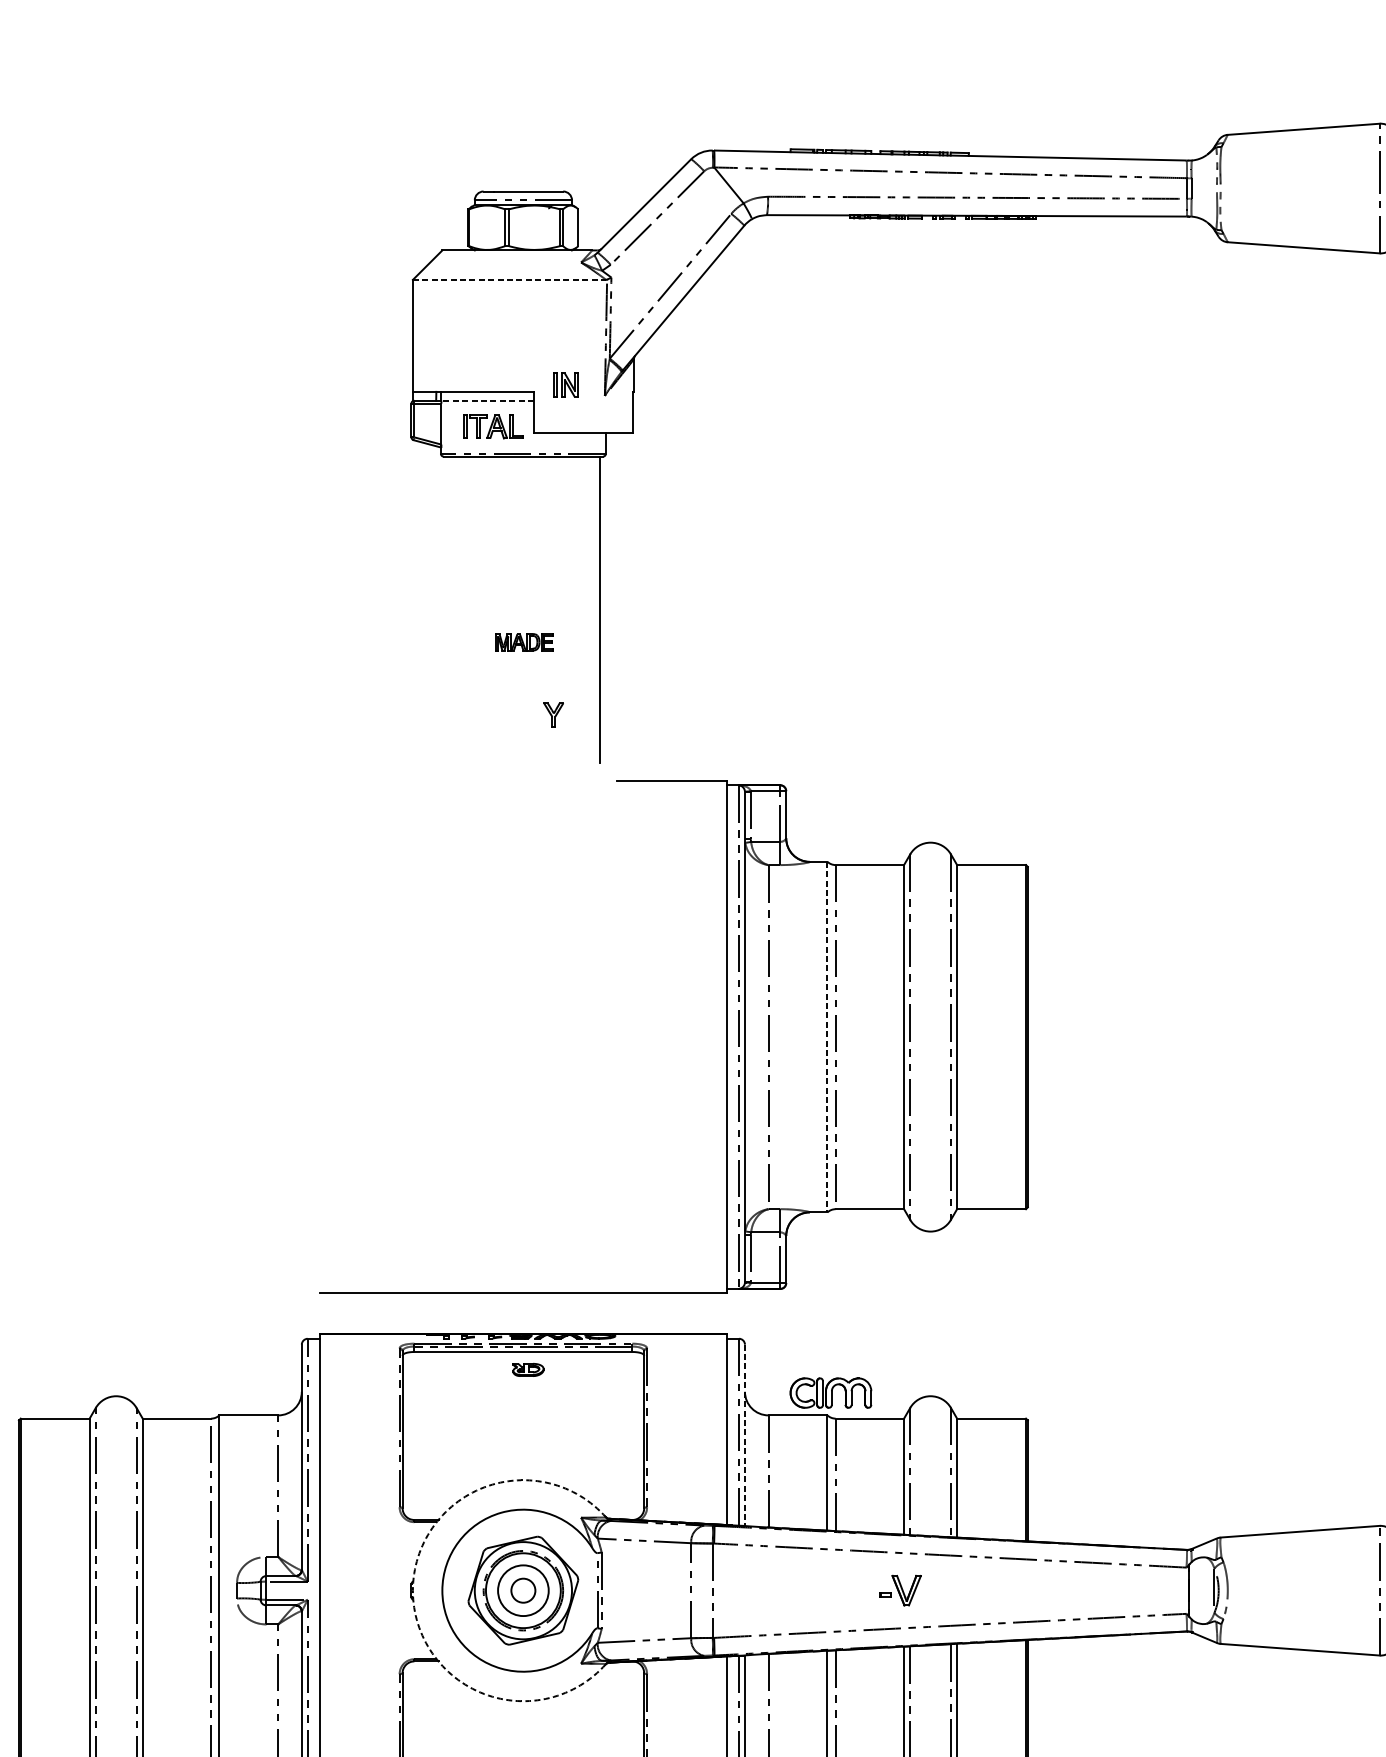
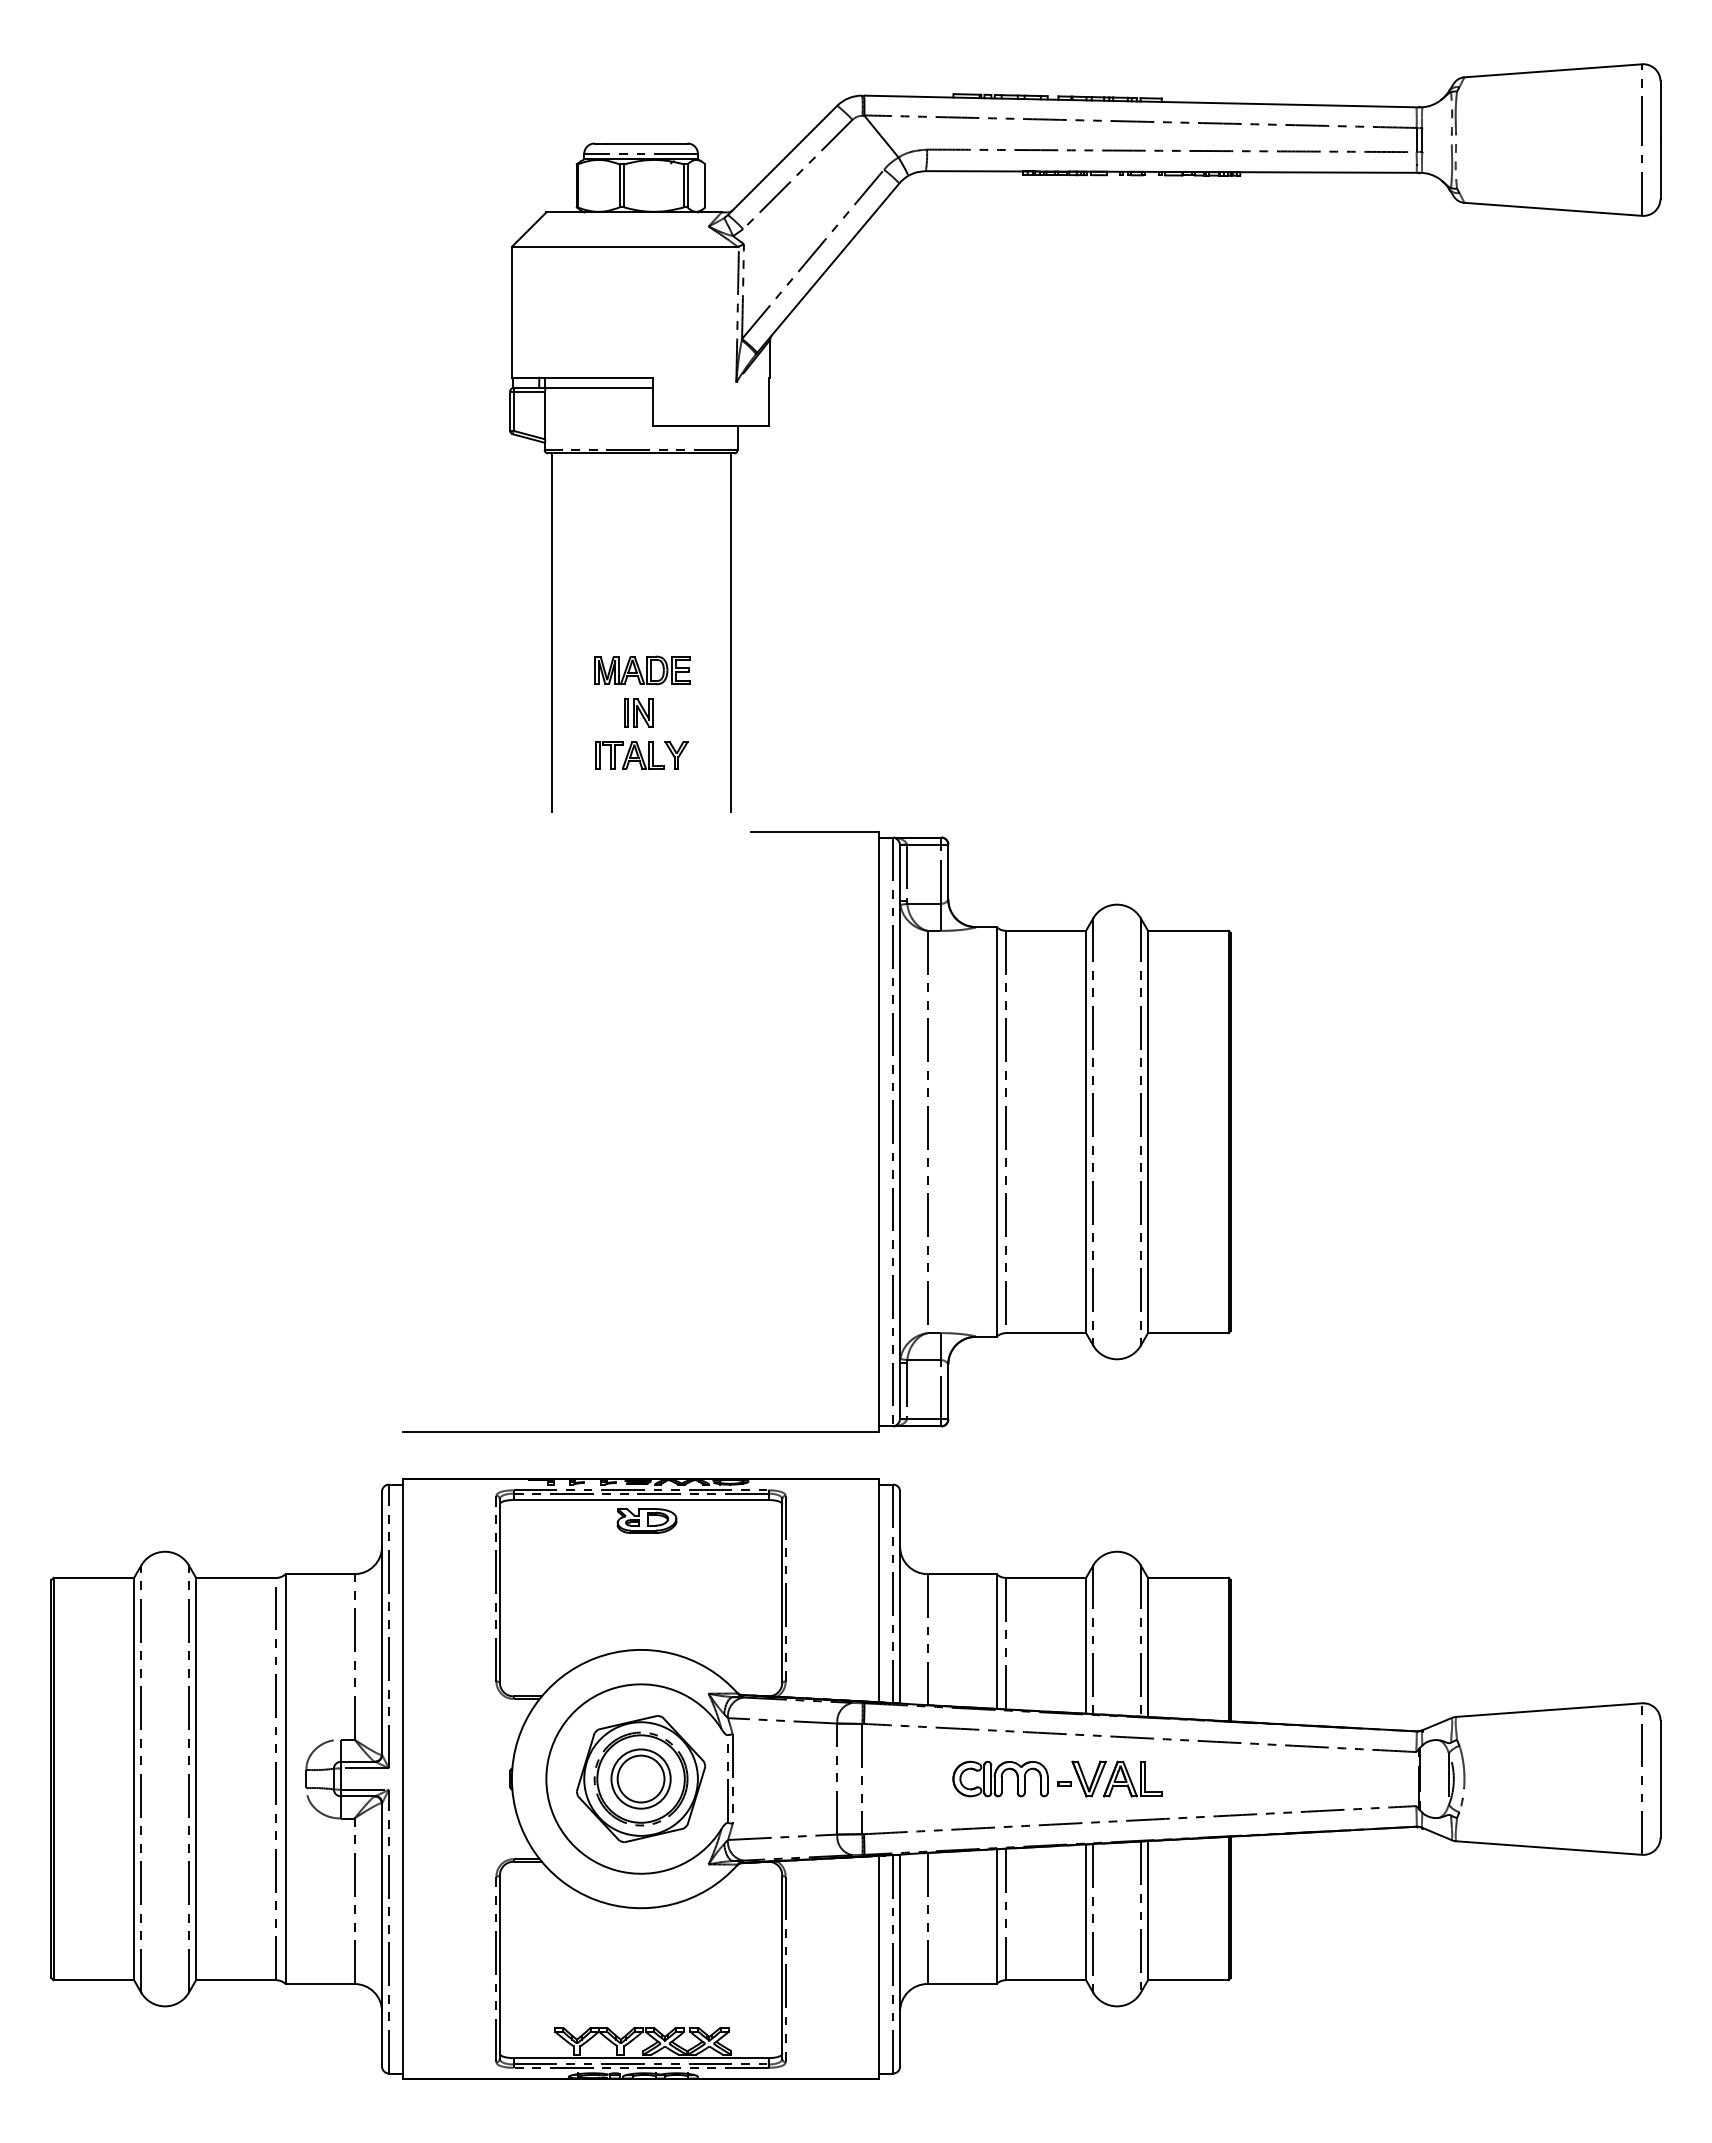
line: (509, 279) -> (624, 246), dashed -> solid
part: (565, 384) -> (638, 712), moved
line: (486, 401) -> (598, 388), dashed -> solid
part: (492, 426) -> (629, 755), moved
line: (446, 609) -> (551, 632), added
part: (524, 642) -> (642, 670), size x1.43
line: (827, 1036) -> (996, 1131), dashed -> solid
part: (528, 1369) -> (646, 1520), size x1.67
part: (830, 1392) -> (1000, 1778), moved
line: (745, 1435) -> (900, 1597), dashed -> solid
circle: (522, 1590) -> (640, 1778), size x1.67
part: (943, 1590) -> (1132, 1778), added
arc: (412, 1591) -> (511, 1779), dashed -> solid

